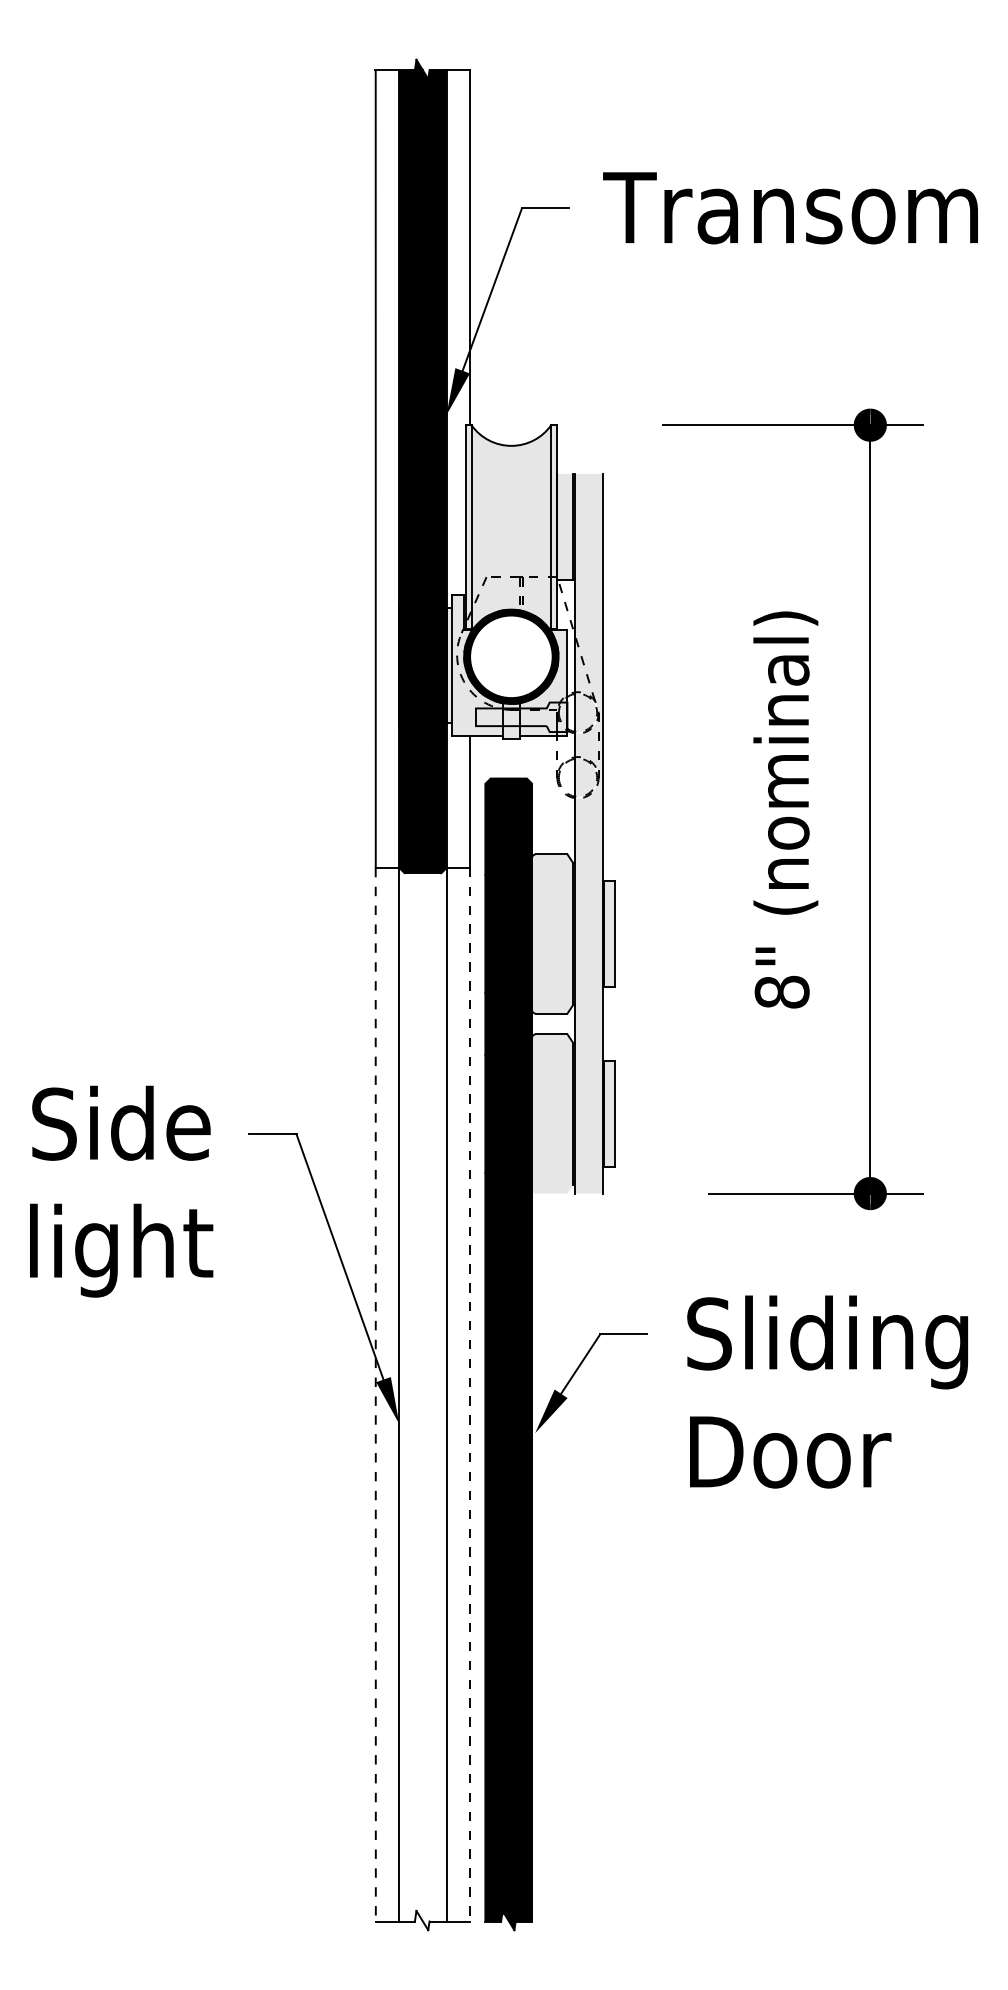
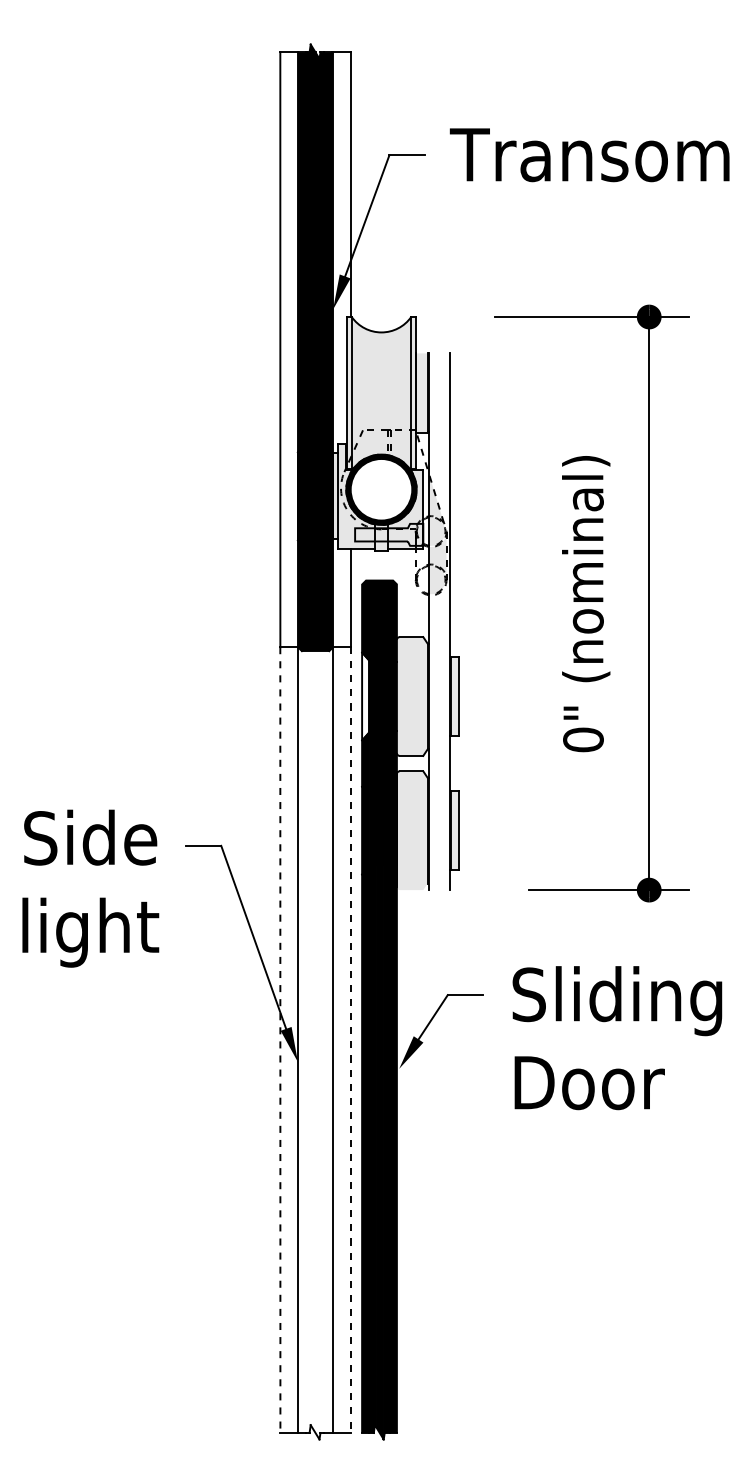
fill: (587, 833) -> (438, 621), removed
fill: (489, 933) -> (365, 696), removed
text: (782, 991) -> (583, 739), 8" -> 0"

